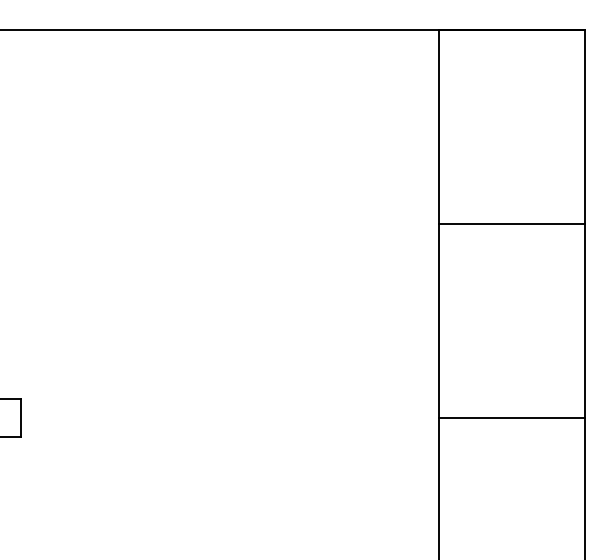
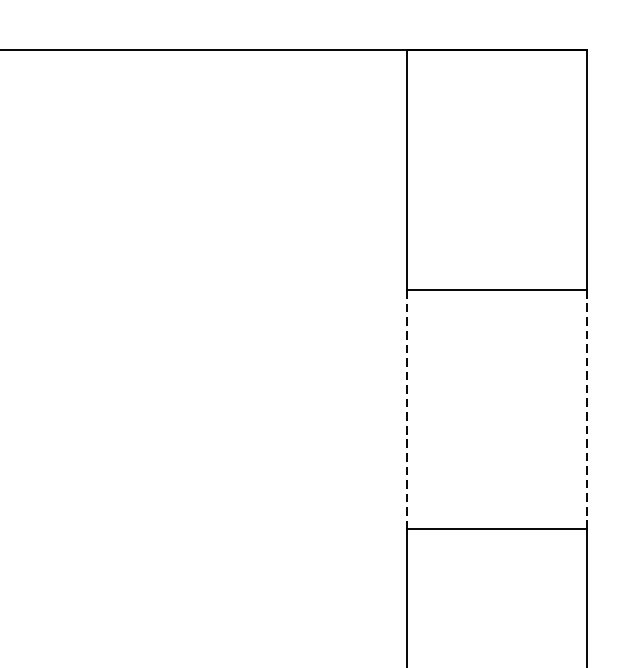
line: (438, 320) -> (406, 408), solid -> dashed
line: (584, 321) -> (586, 410), solid -> dashed

